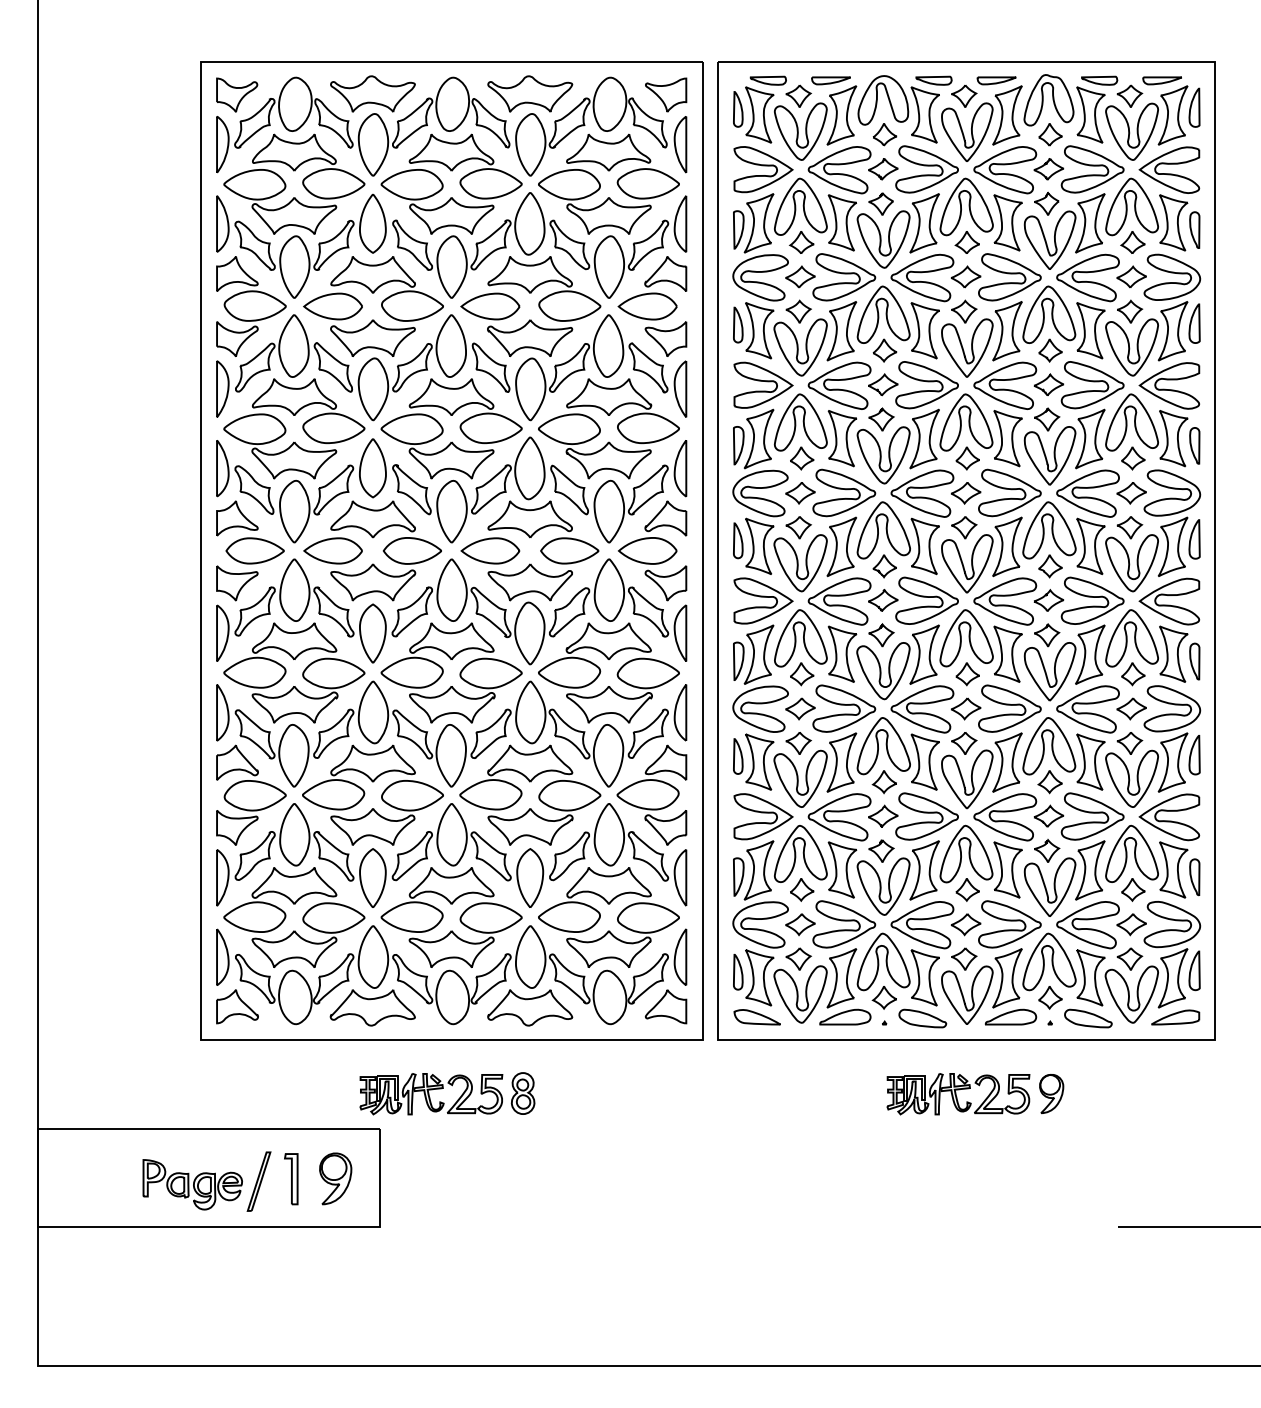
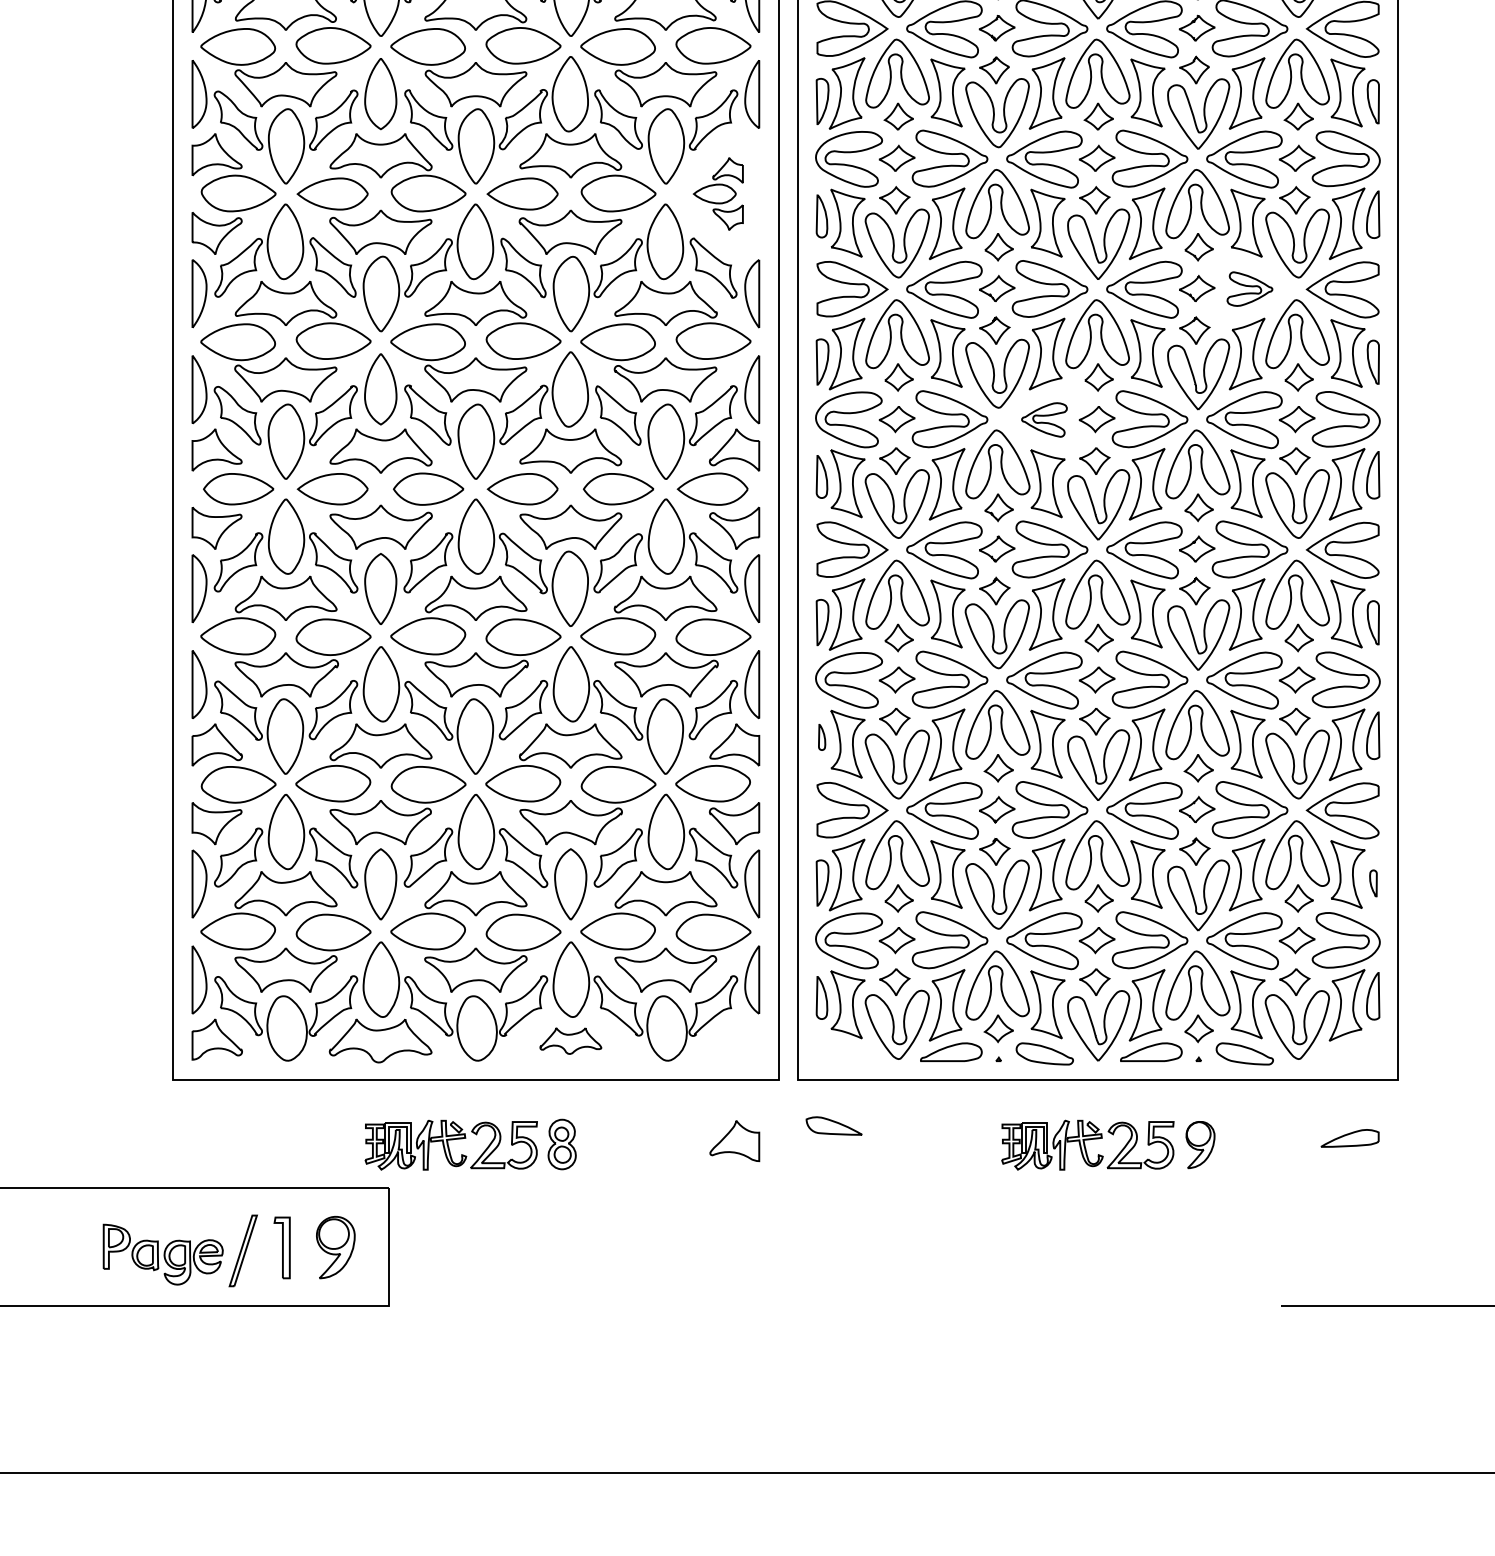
part: (652, 306) -> (718, 193), size x0.6
part: (1092, 385) -> (1249, 289), size x0.6
part: (922, 493) -> (1044, 419), size x0.6
part: (738, 756) -> (822, 737), size x0.6
part: (1194, 877) -> (1373, 883), size x0.6
part: (665, 1006) -> (734, 1140), moved
part: (530, 1007) -> (571, 1040), size x0.6
part: (756, 1017) -> (833, 1126), moved
part: (1175, 1017) -> (1350, 1138), moved

